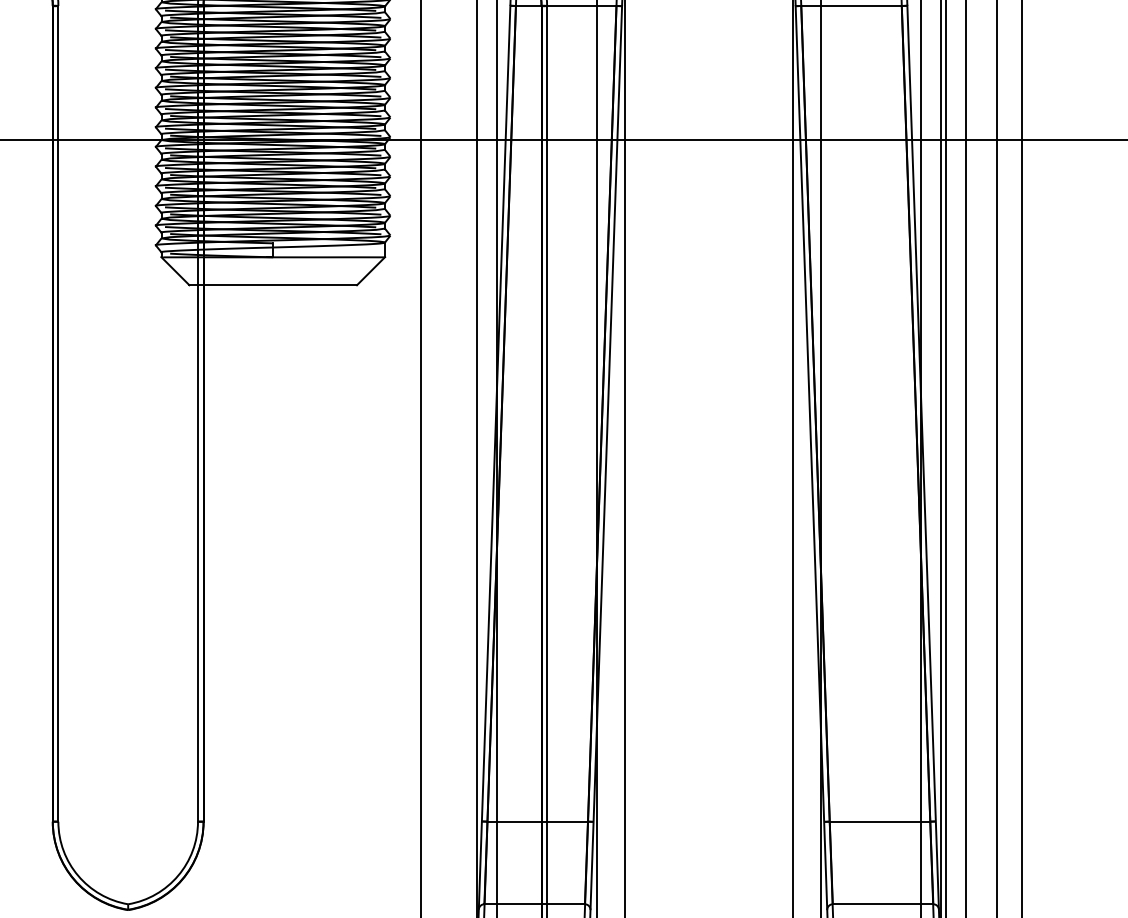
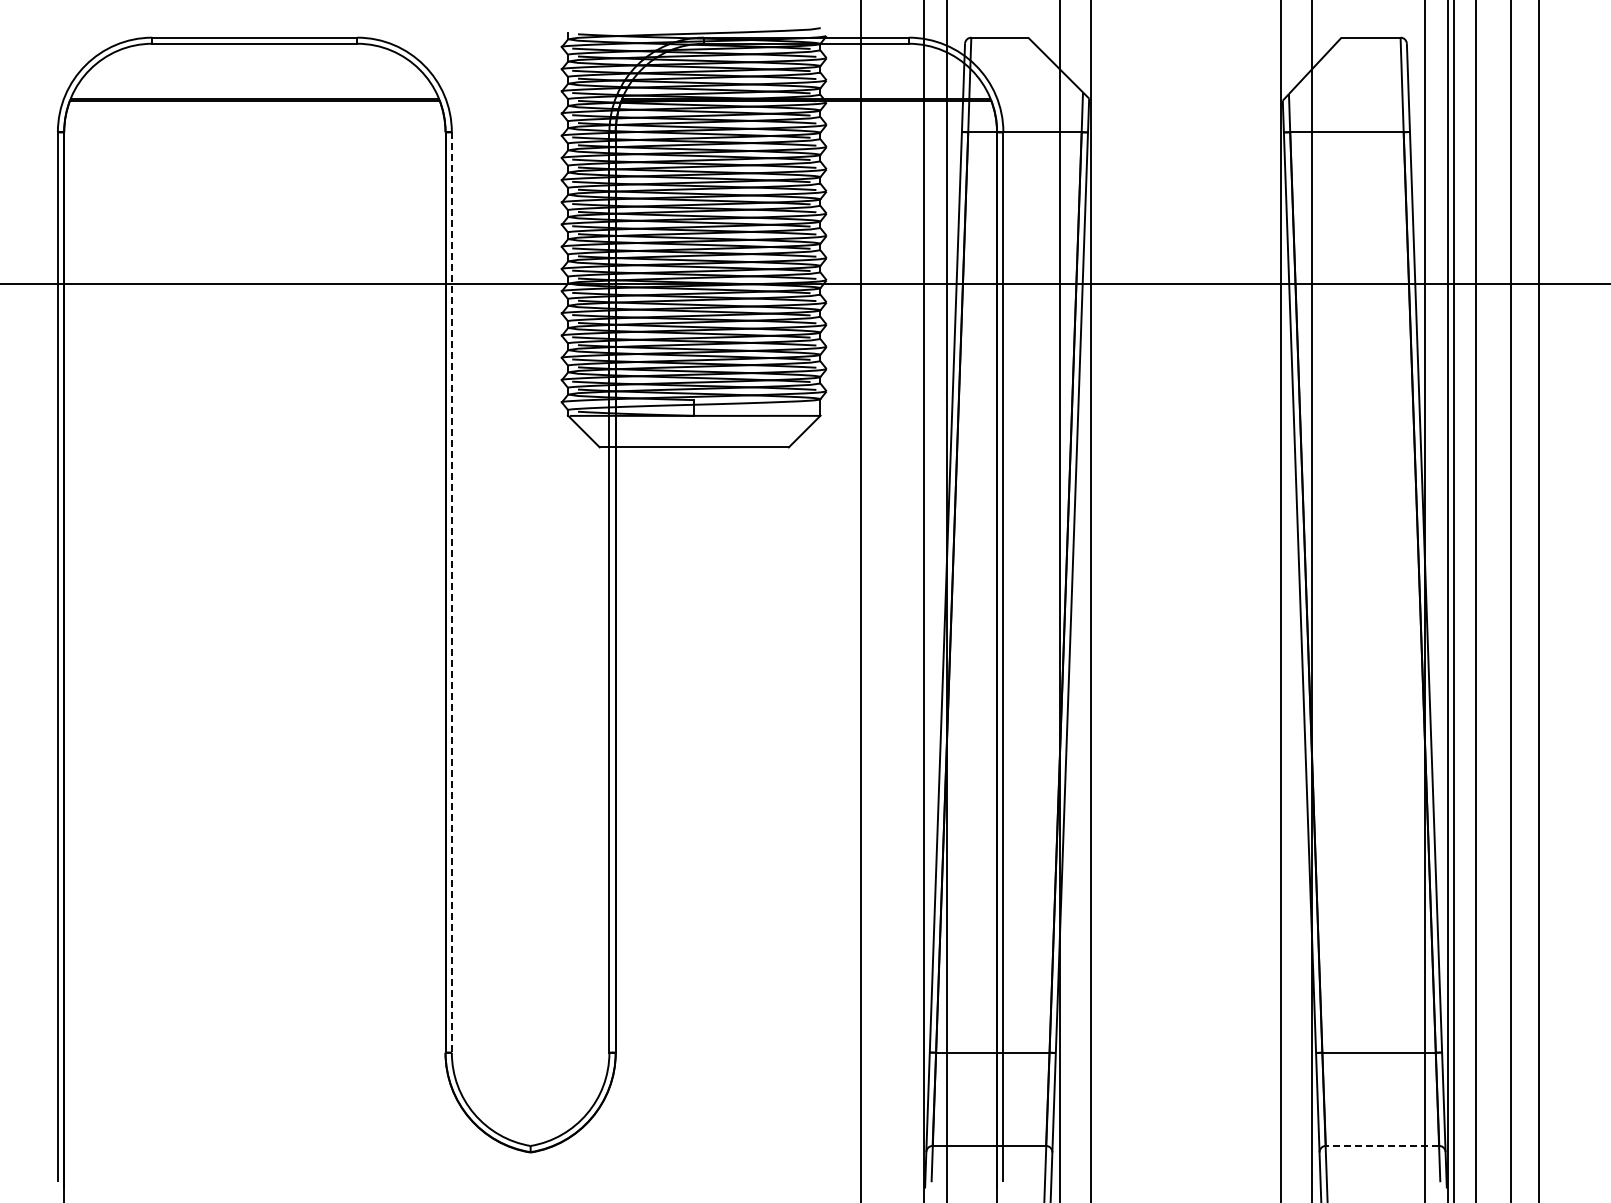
line: (58, 414) -> (451, 593), solid -> dashed
line: (883, 903) -> (1382, 1145), solid -> dashed

